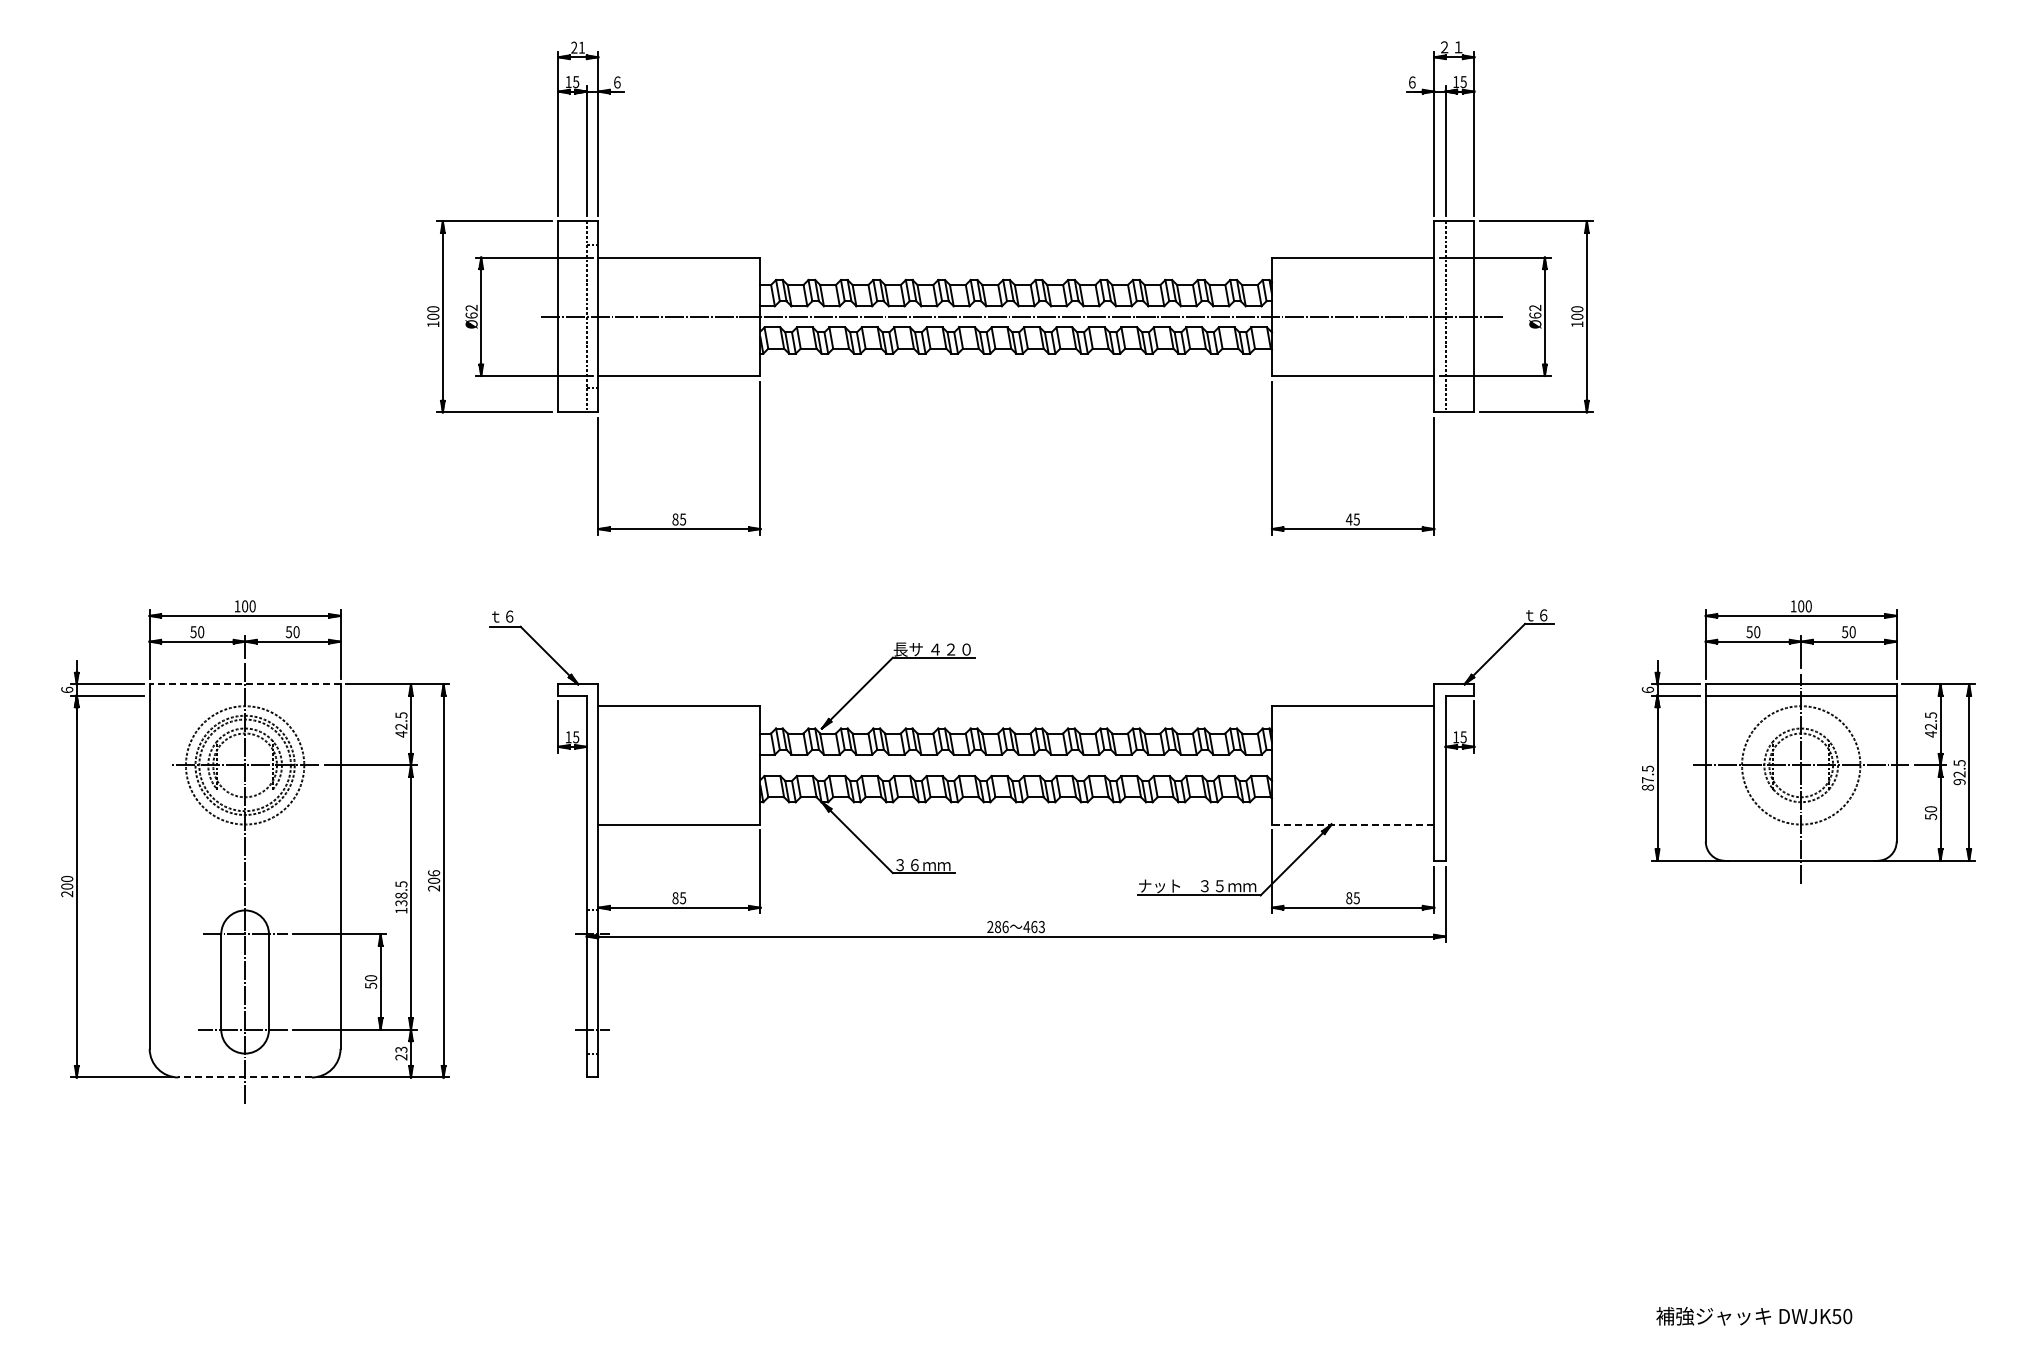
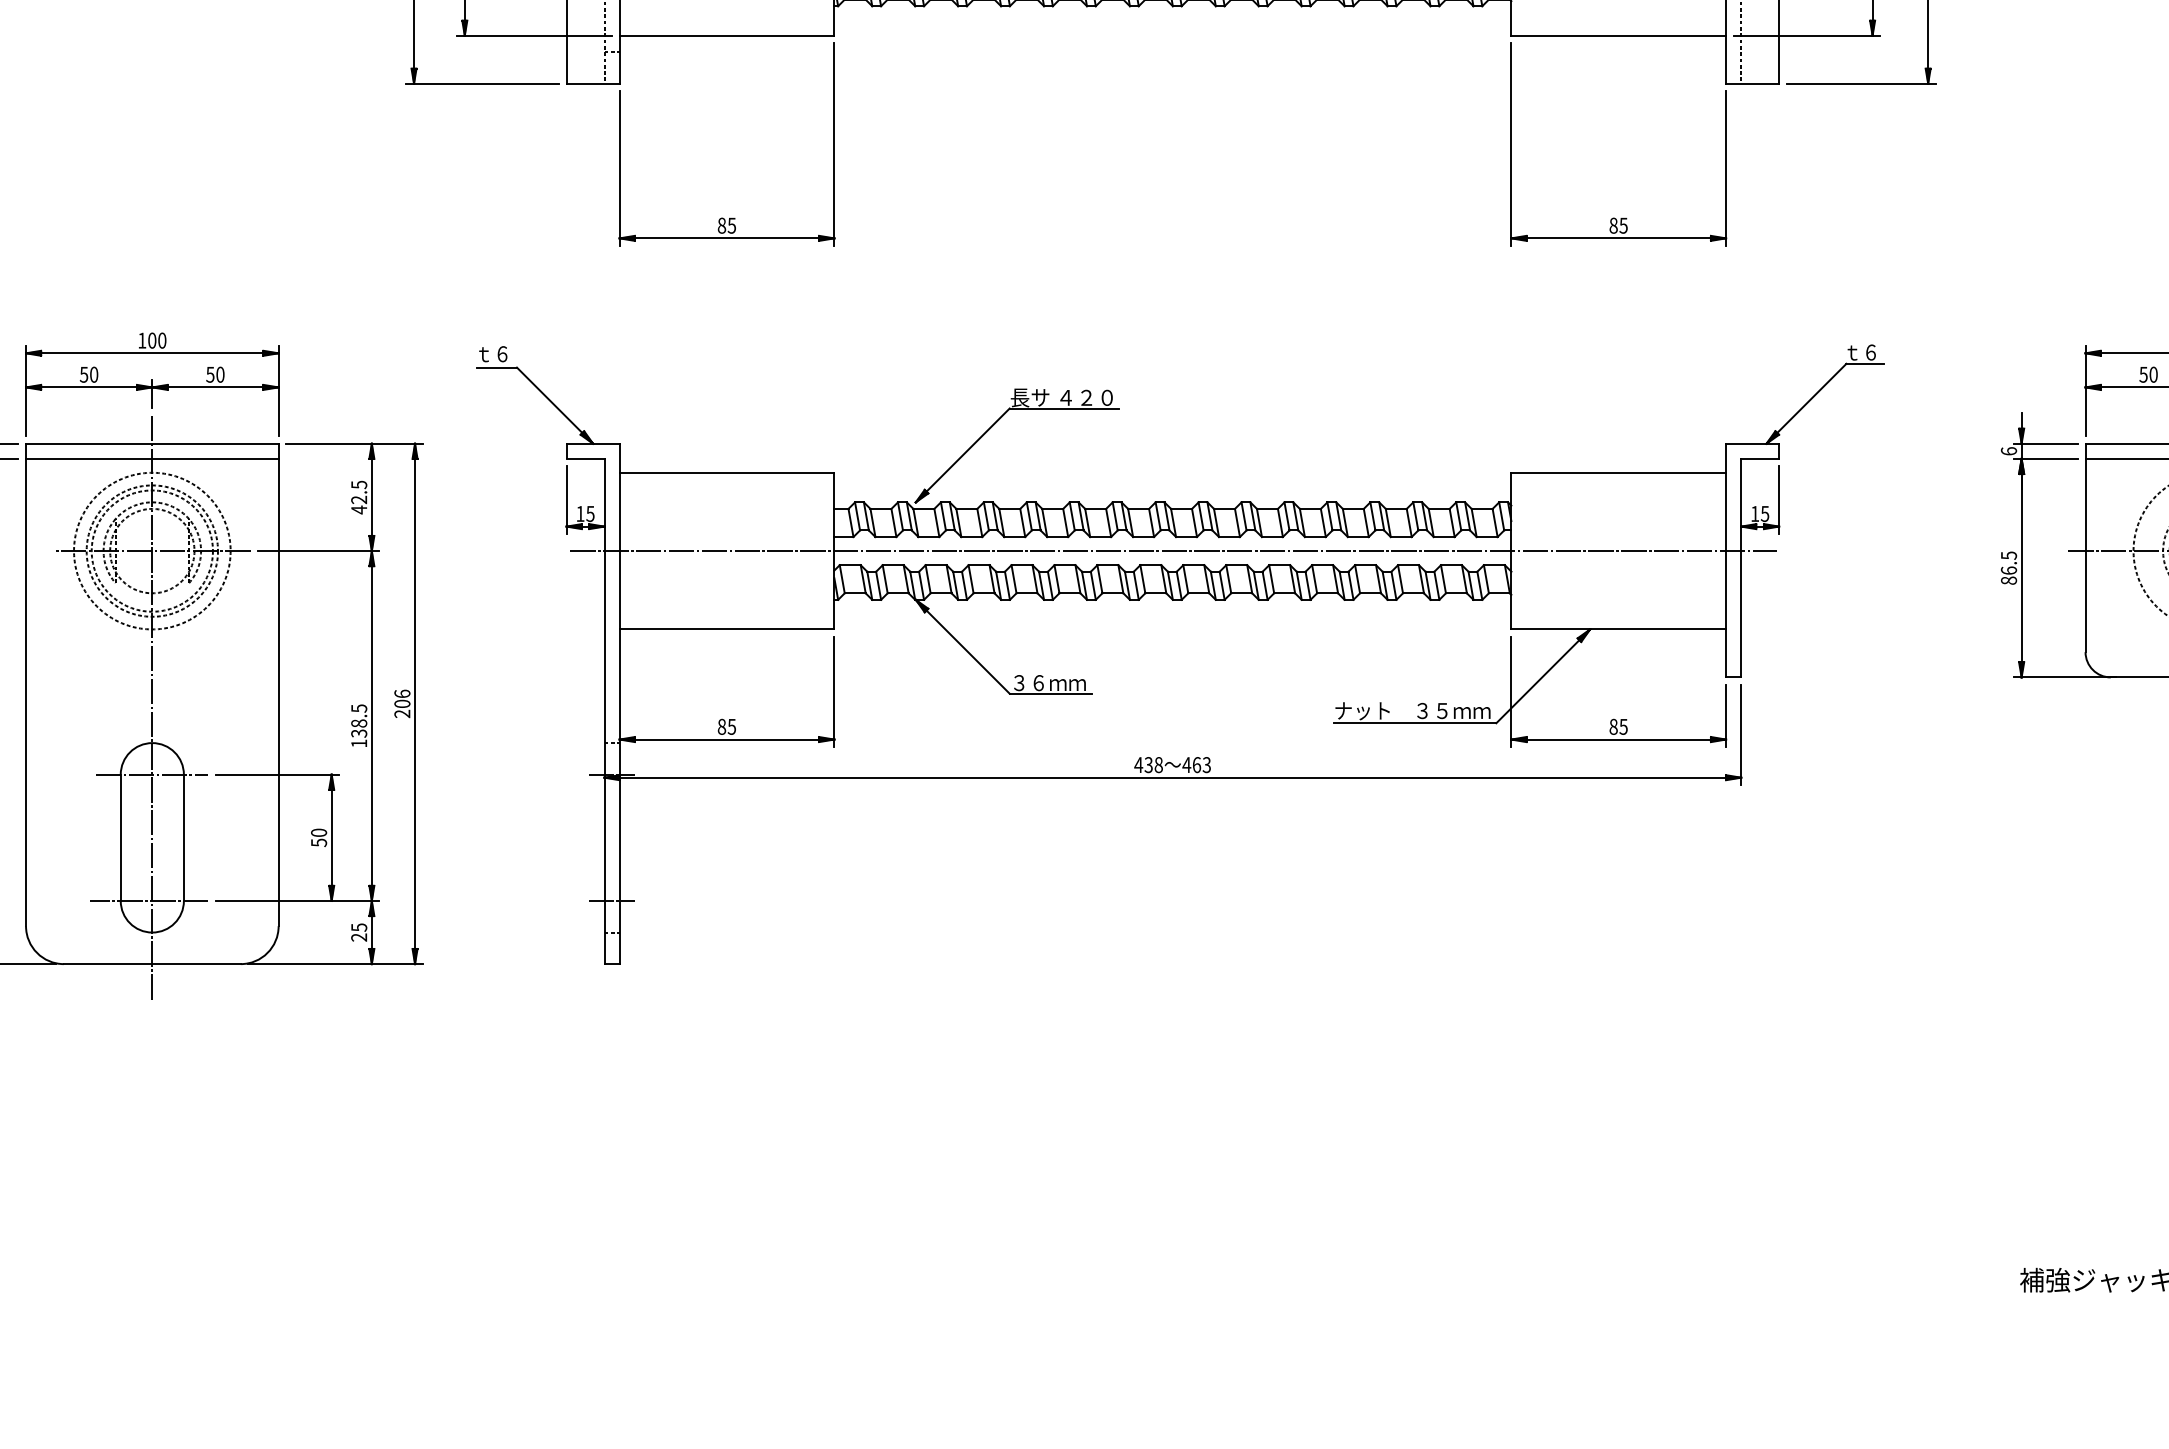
text: (1348, 519) -> (1612, 225), 45 -> 85
line: (244, 684) -> (151, 444), dashed -> solid
line: (244, 695) -> (151, 458), added
line: (1016, 765) -> (1173, 551), added
text: (1647, 780) -> (2008, 571), 87.5 -> 86.5
line: (1352, 824) -> (1617, 629), dashed -> solid
text: (997, 926) -> (1148, 764), 286 -> 438
text: (400, 1049) -> (357, 927), 23 -> 25
line: (245, 1077) -> (152, 964), dashed -> solid

